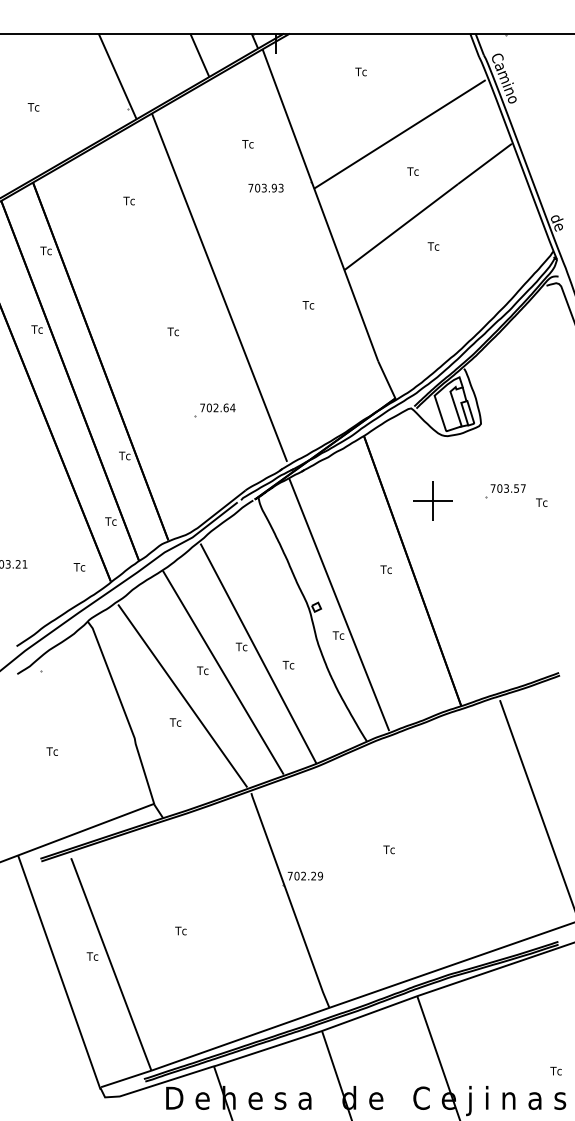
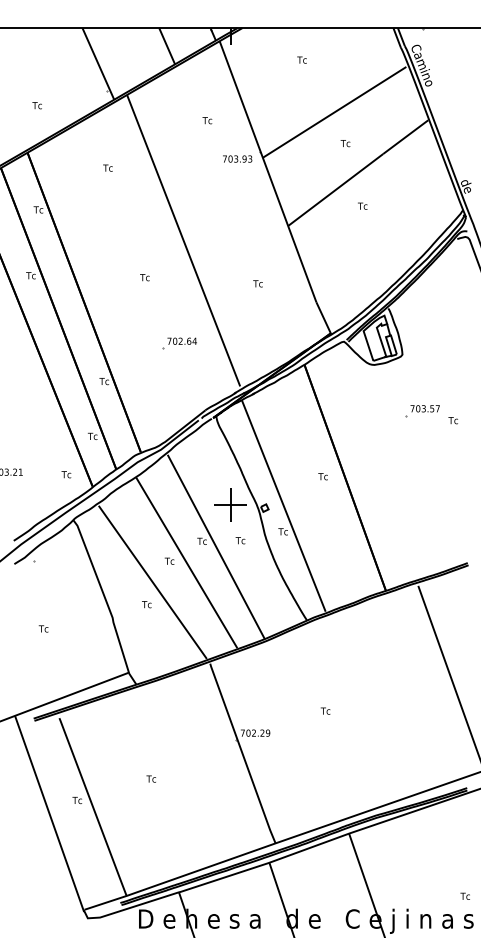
text: (33, 107) -> (37, 105), moved
text: (265, 187) -> (237, 158), moved
text: (308, 305) -> (258, 284), moved
part: (432, 500) -> (230, 504), moved
text: (288, 665) -> (240, 540), moved

